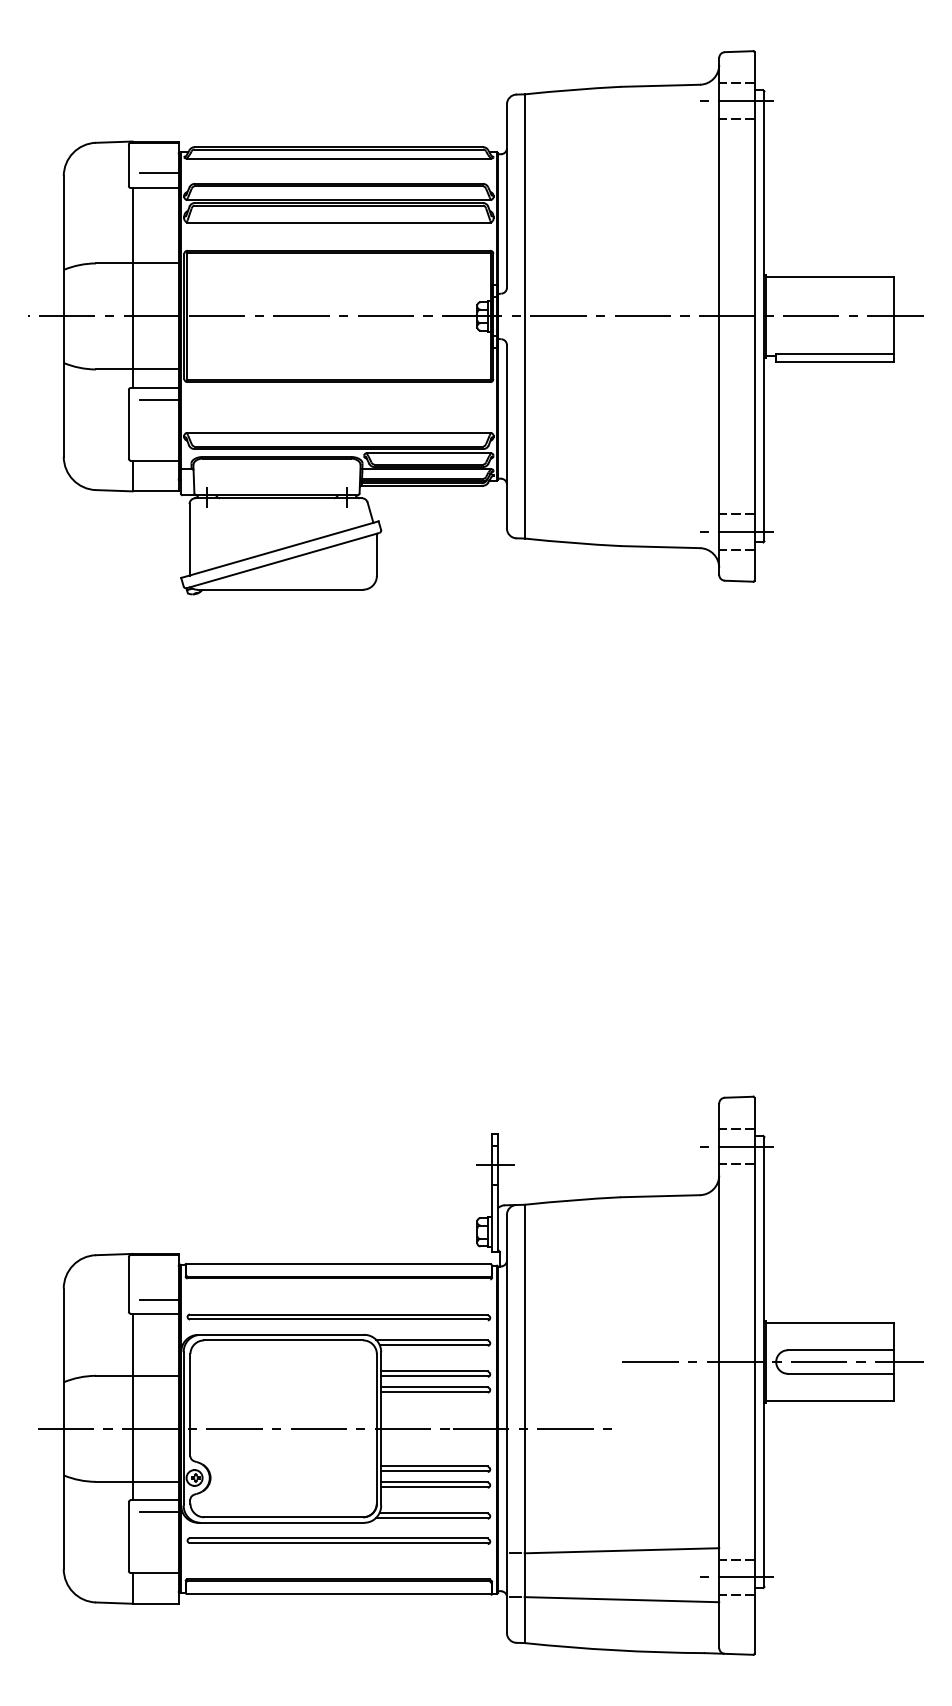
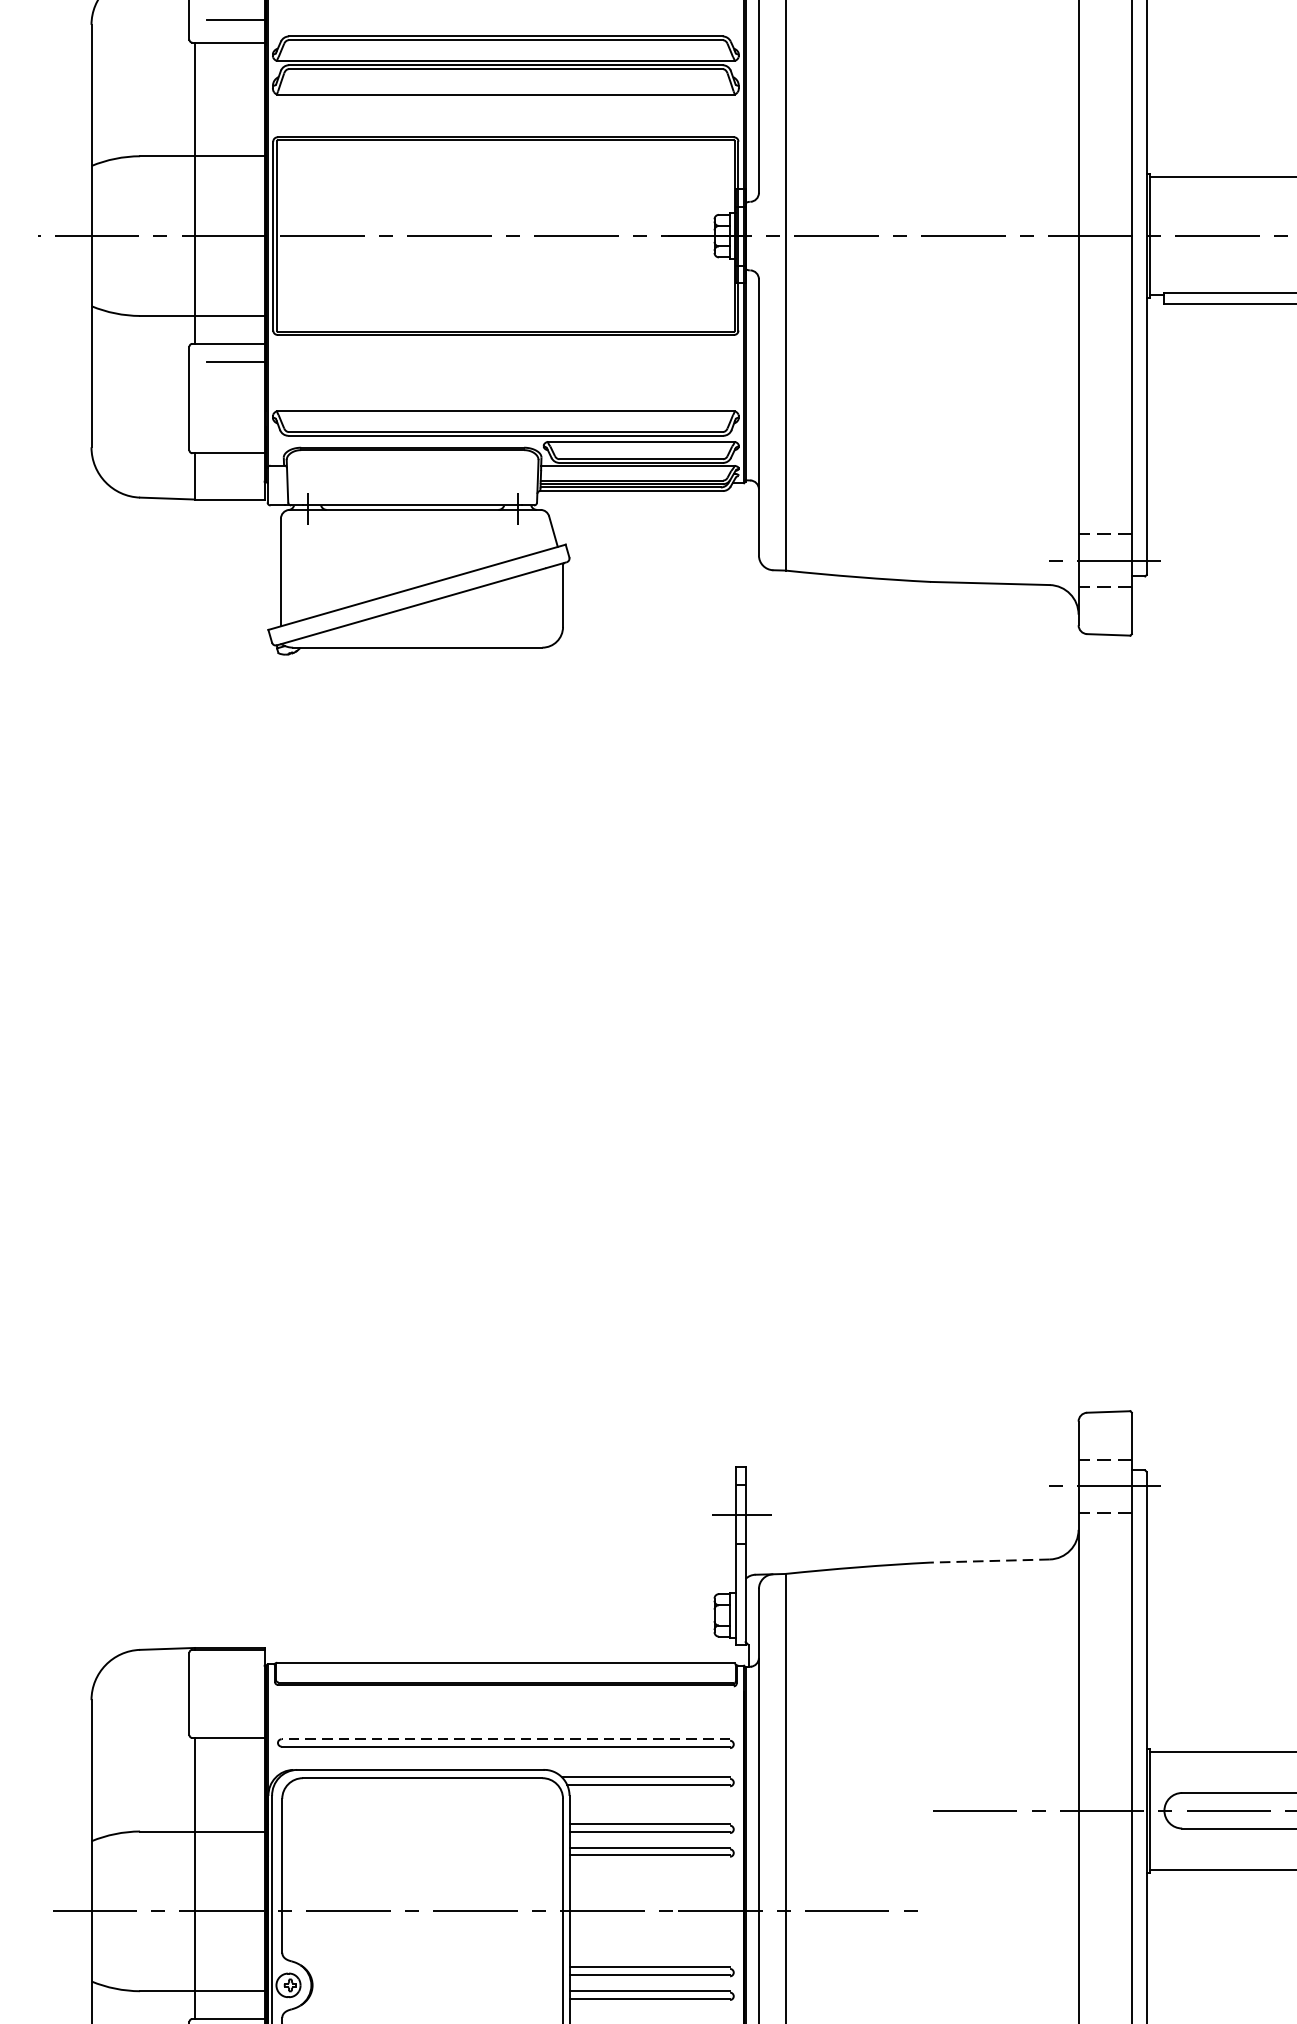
line: (660, 1196) -> (990, 1561), solid -> dashed
line: (159, 1300) -> (235, 1718), removed
line: (338, 1314) -> (505, 1739), solid -> dashed

